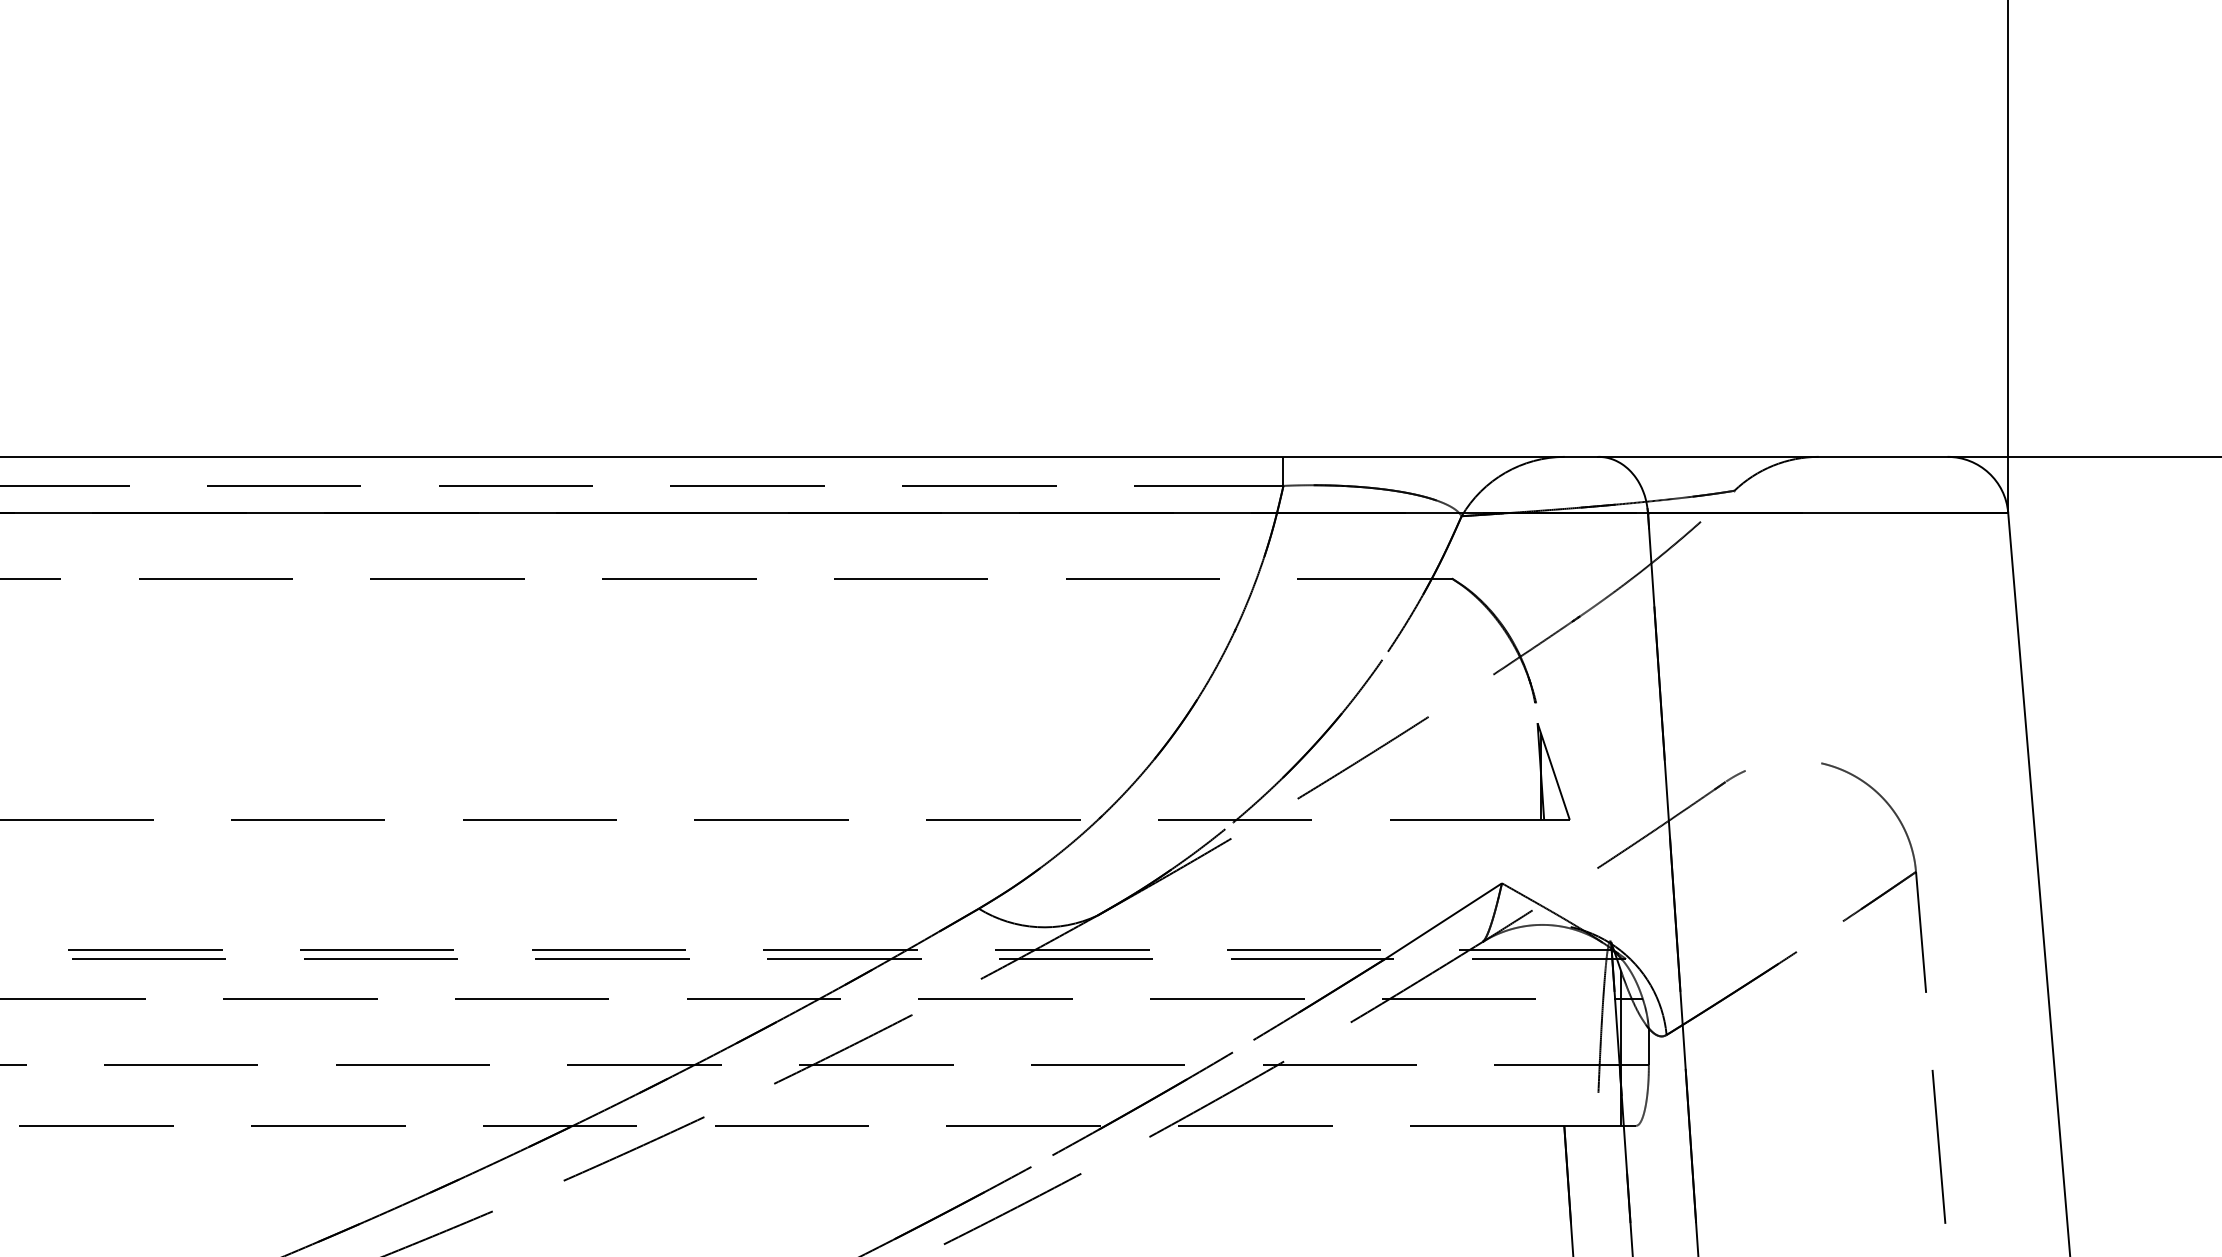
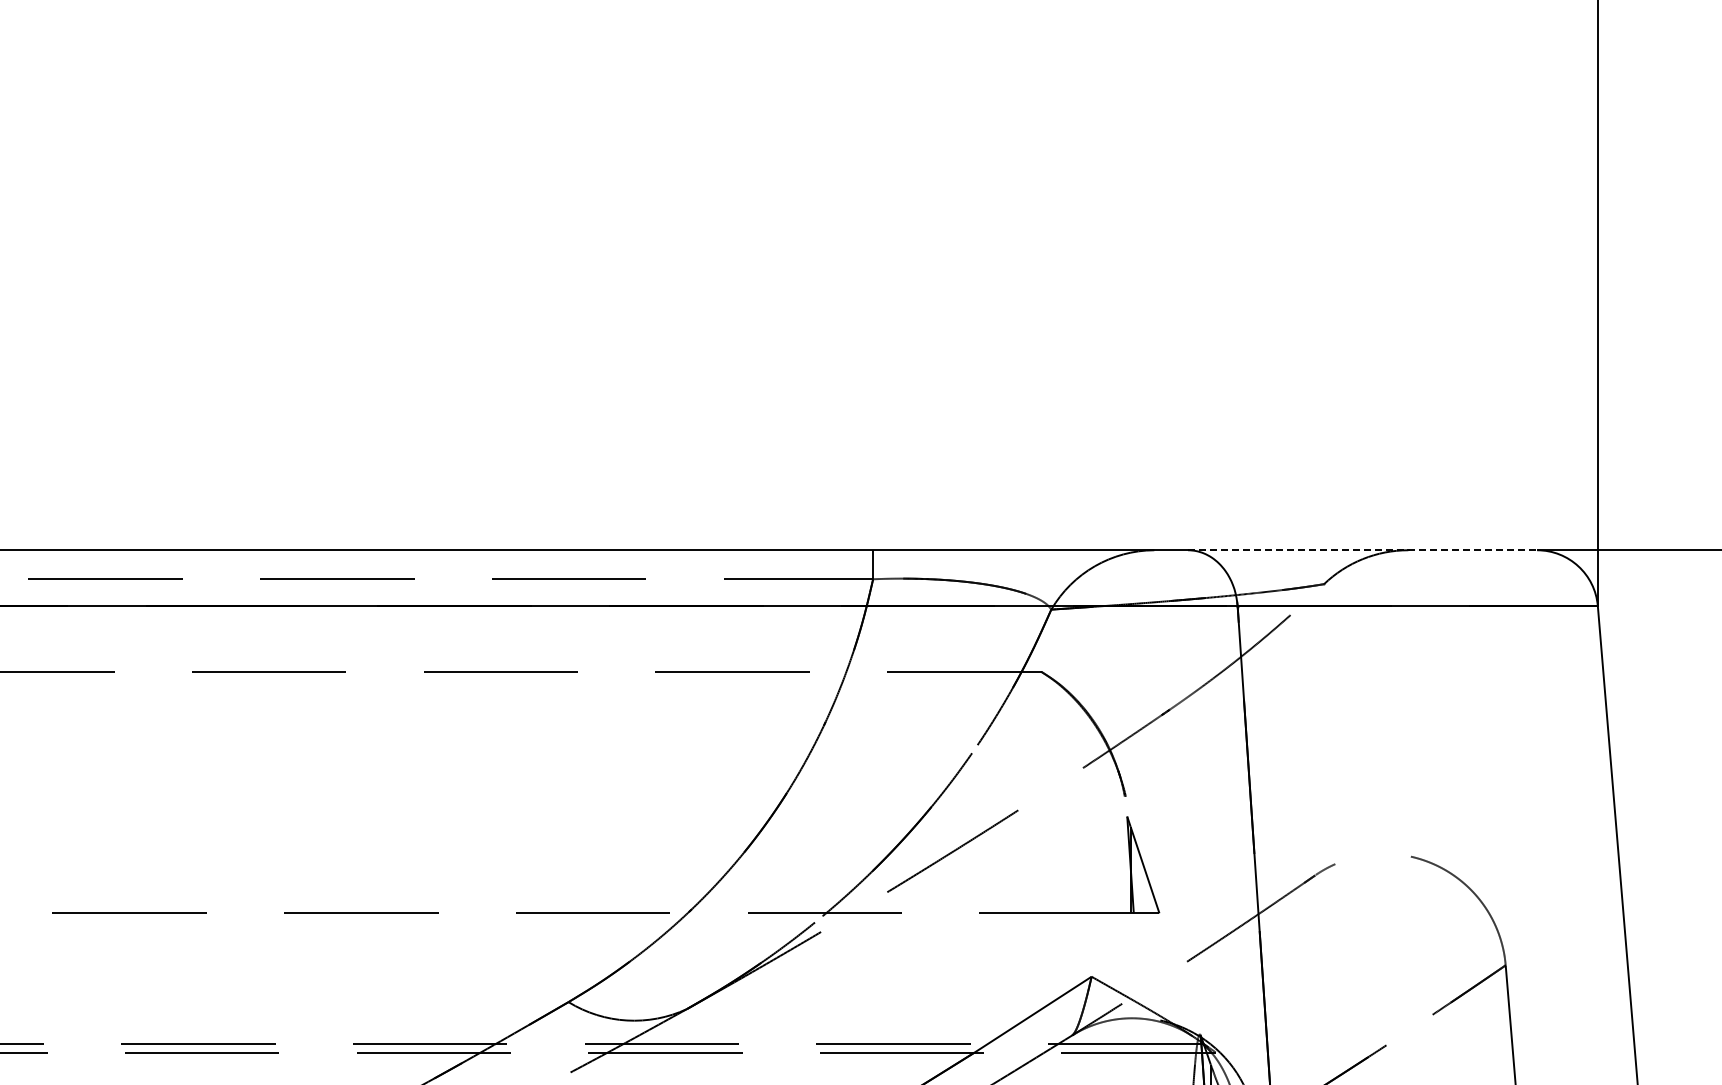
line: (1773, 456) -> (1363, 549), solid -> dashed

